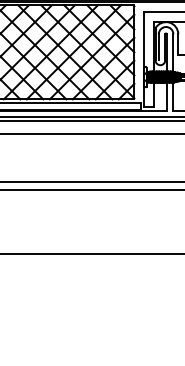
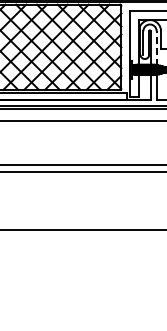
line: (173, 53) -> (156, 48), solid -> dashed

